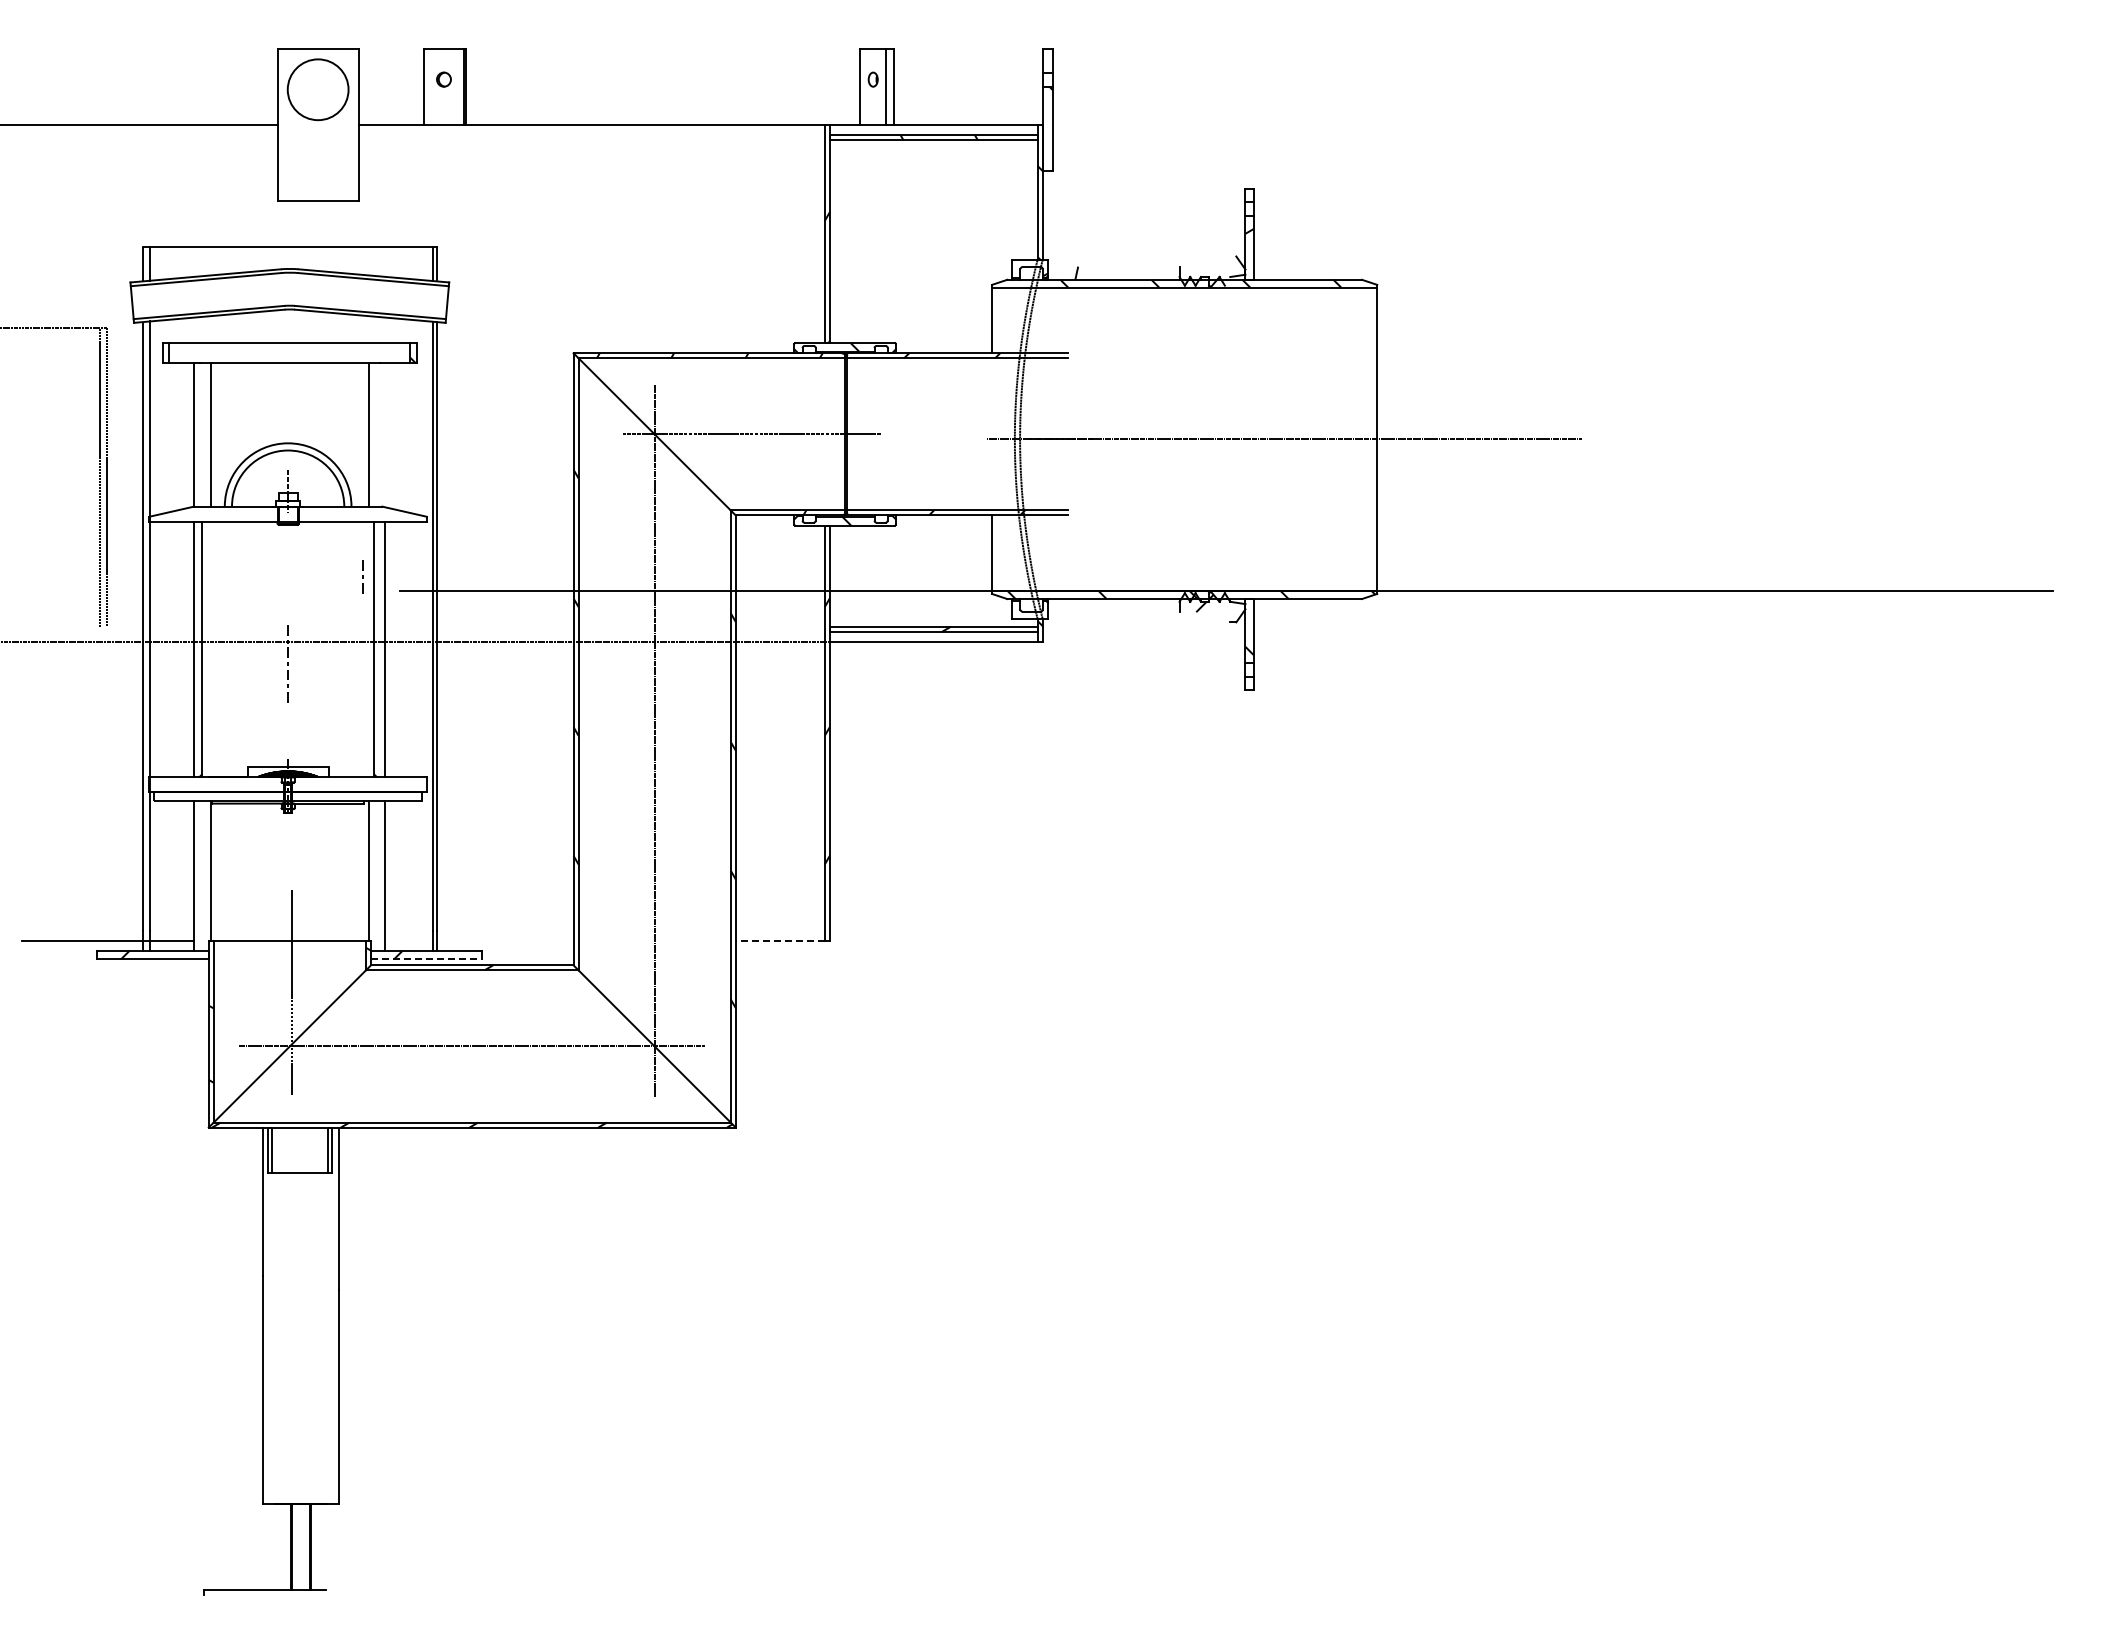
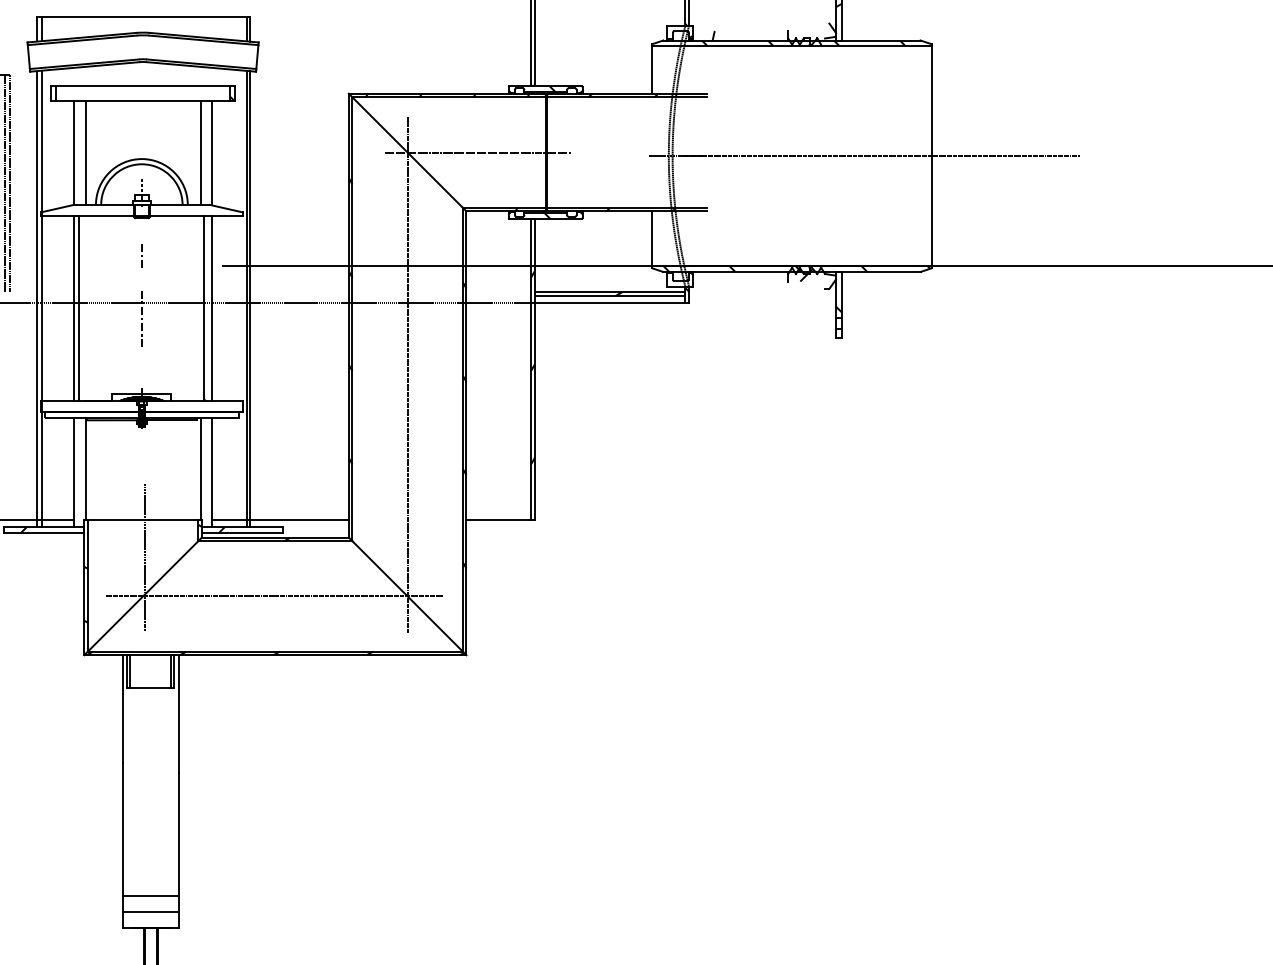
line: (385, 435) -> (212, 153), added
line: (362, 576) -> (141, 255), moved
line: (479, 941) -> (280, 520), added
line: (780, 941) -> (498, 520), dashed -> solid
line: (426, 959) -> (242, 533), dashed -> solid
line: (300, 1459) -> (150, 895), added
line: (300, 1481) -> (150, 911), added

